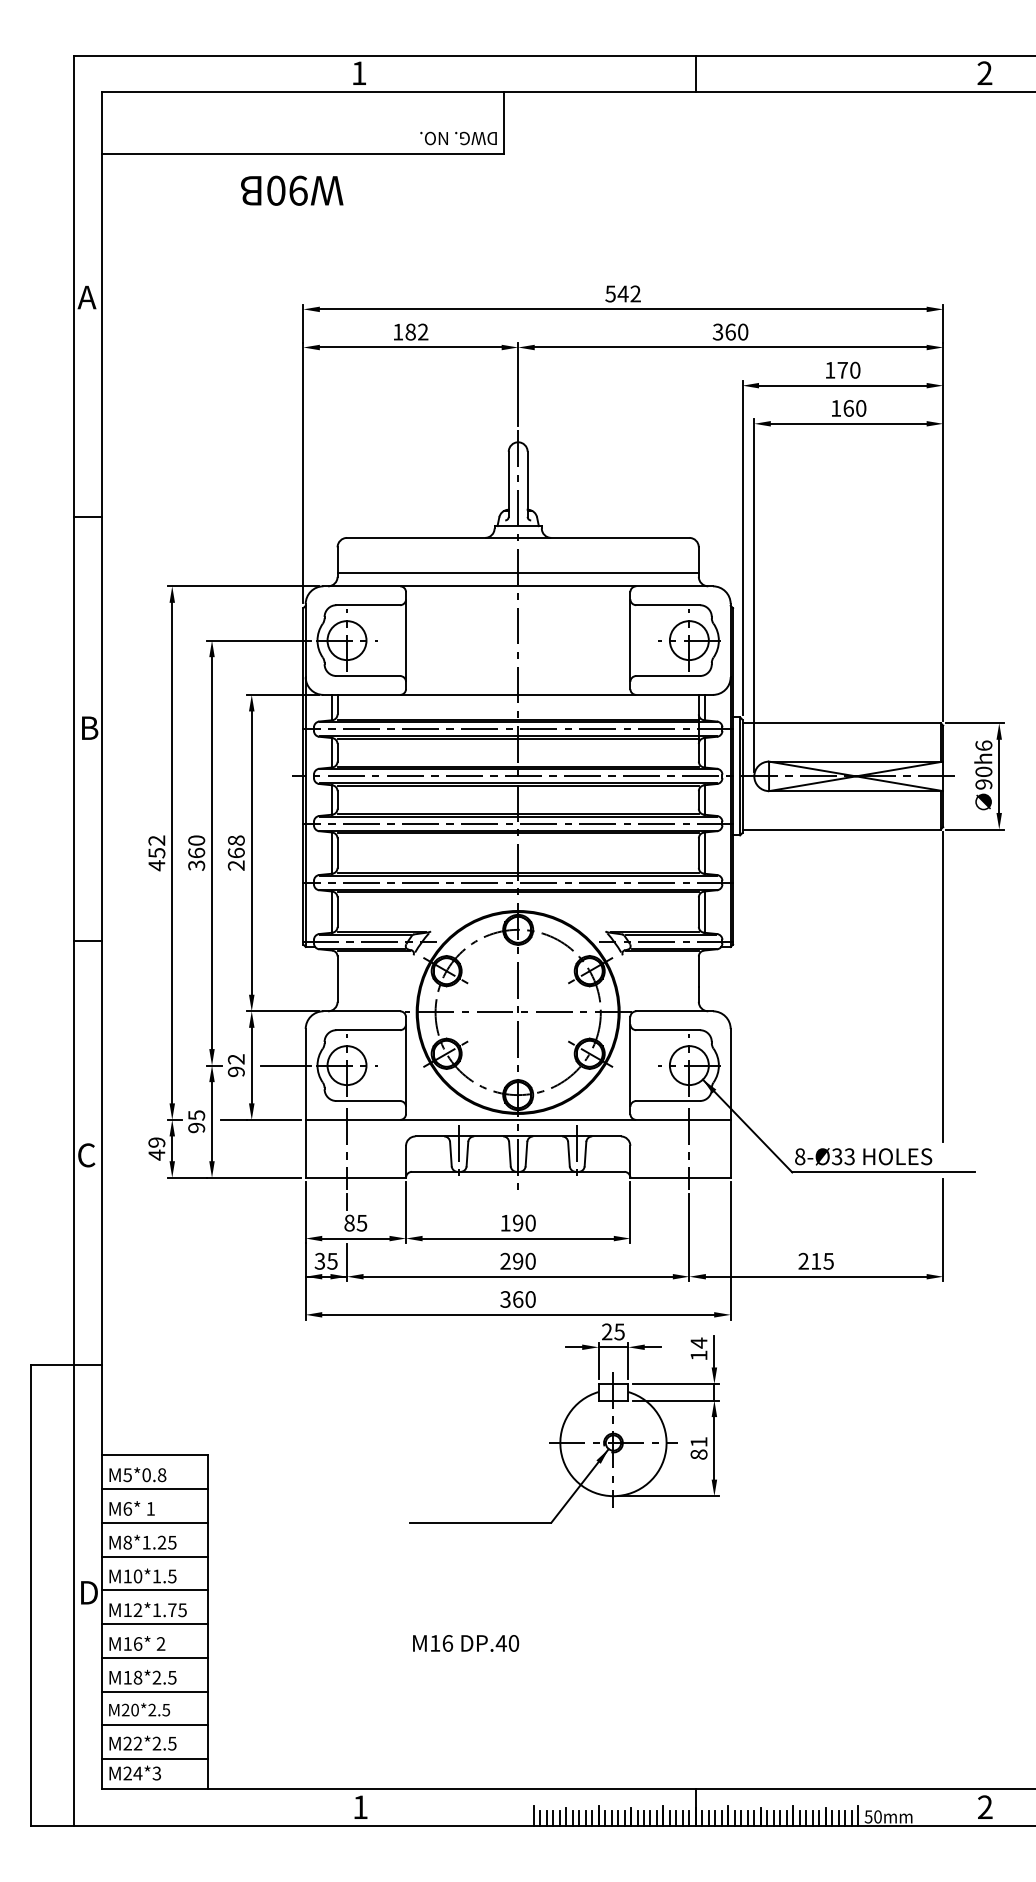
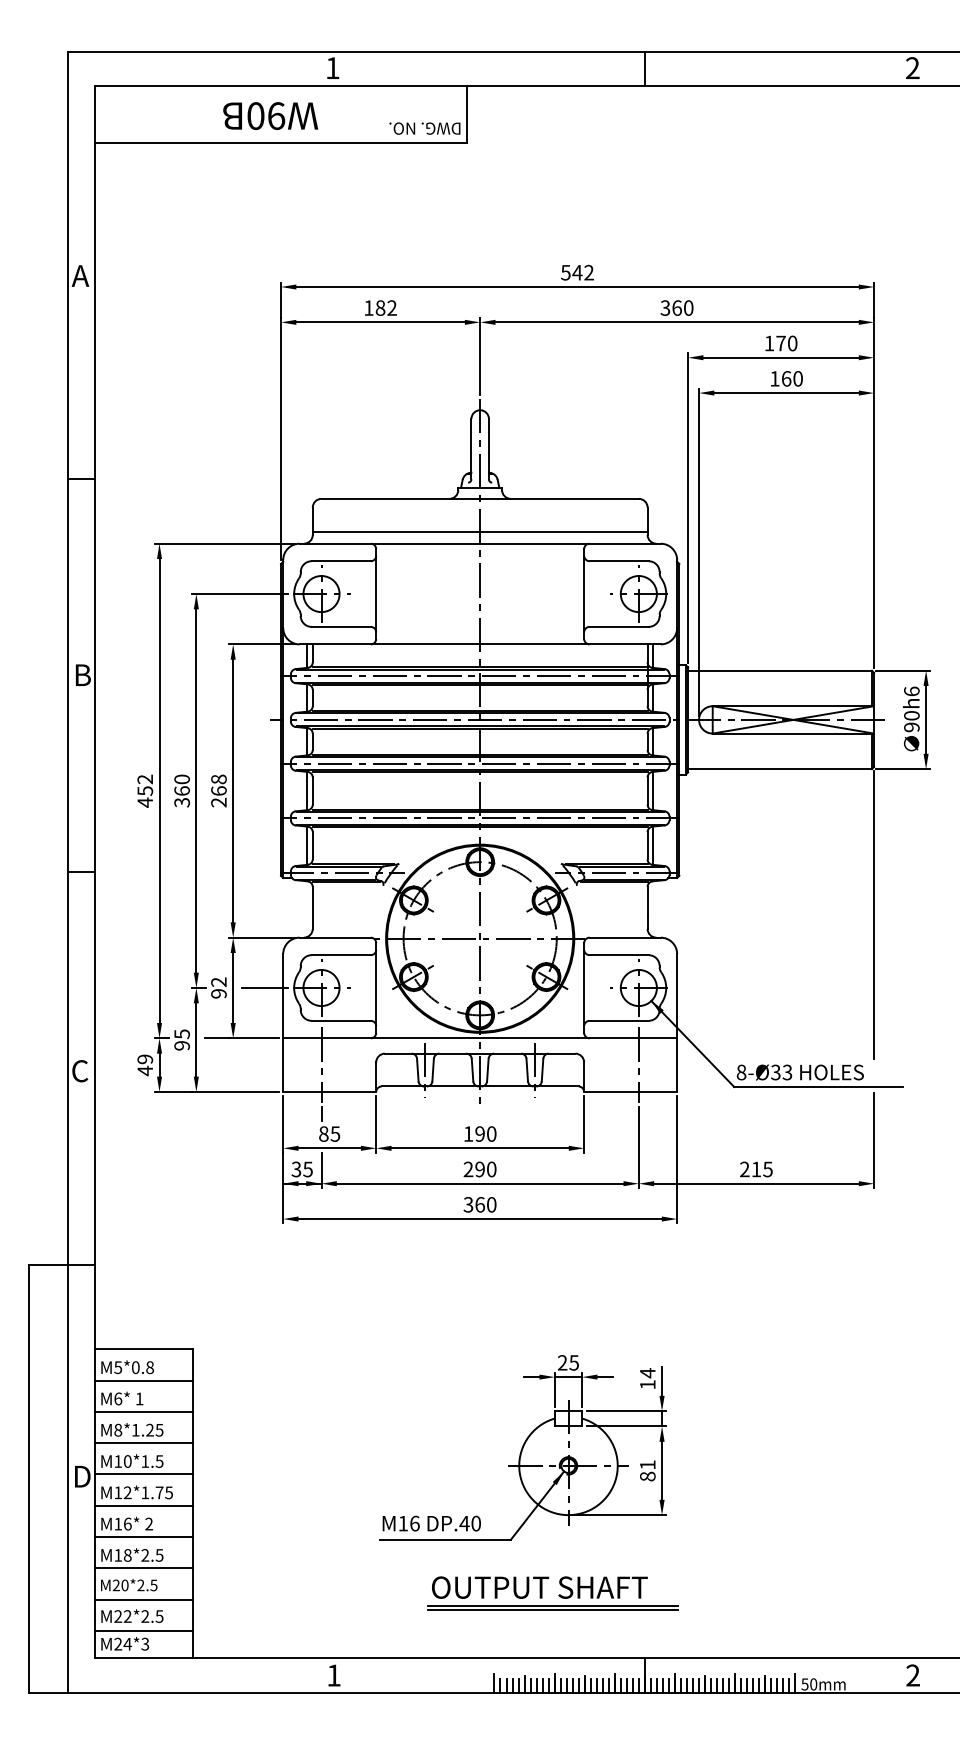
text: (291, 190) -> (270, 115), moved
part: (563, 1423) -> (522, 1447), moved
part: (602, 1720) -> (558, 1595), added

